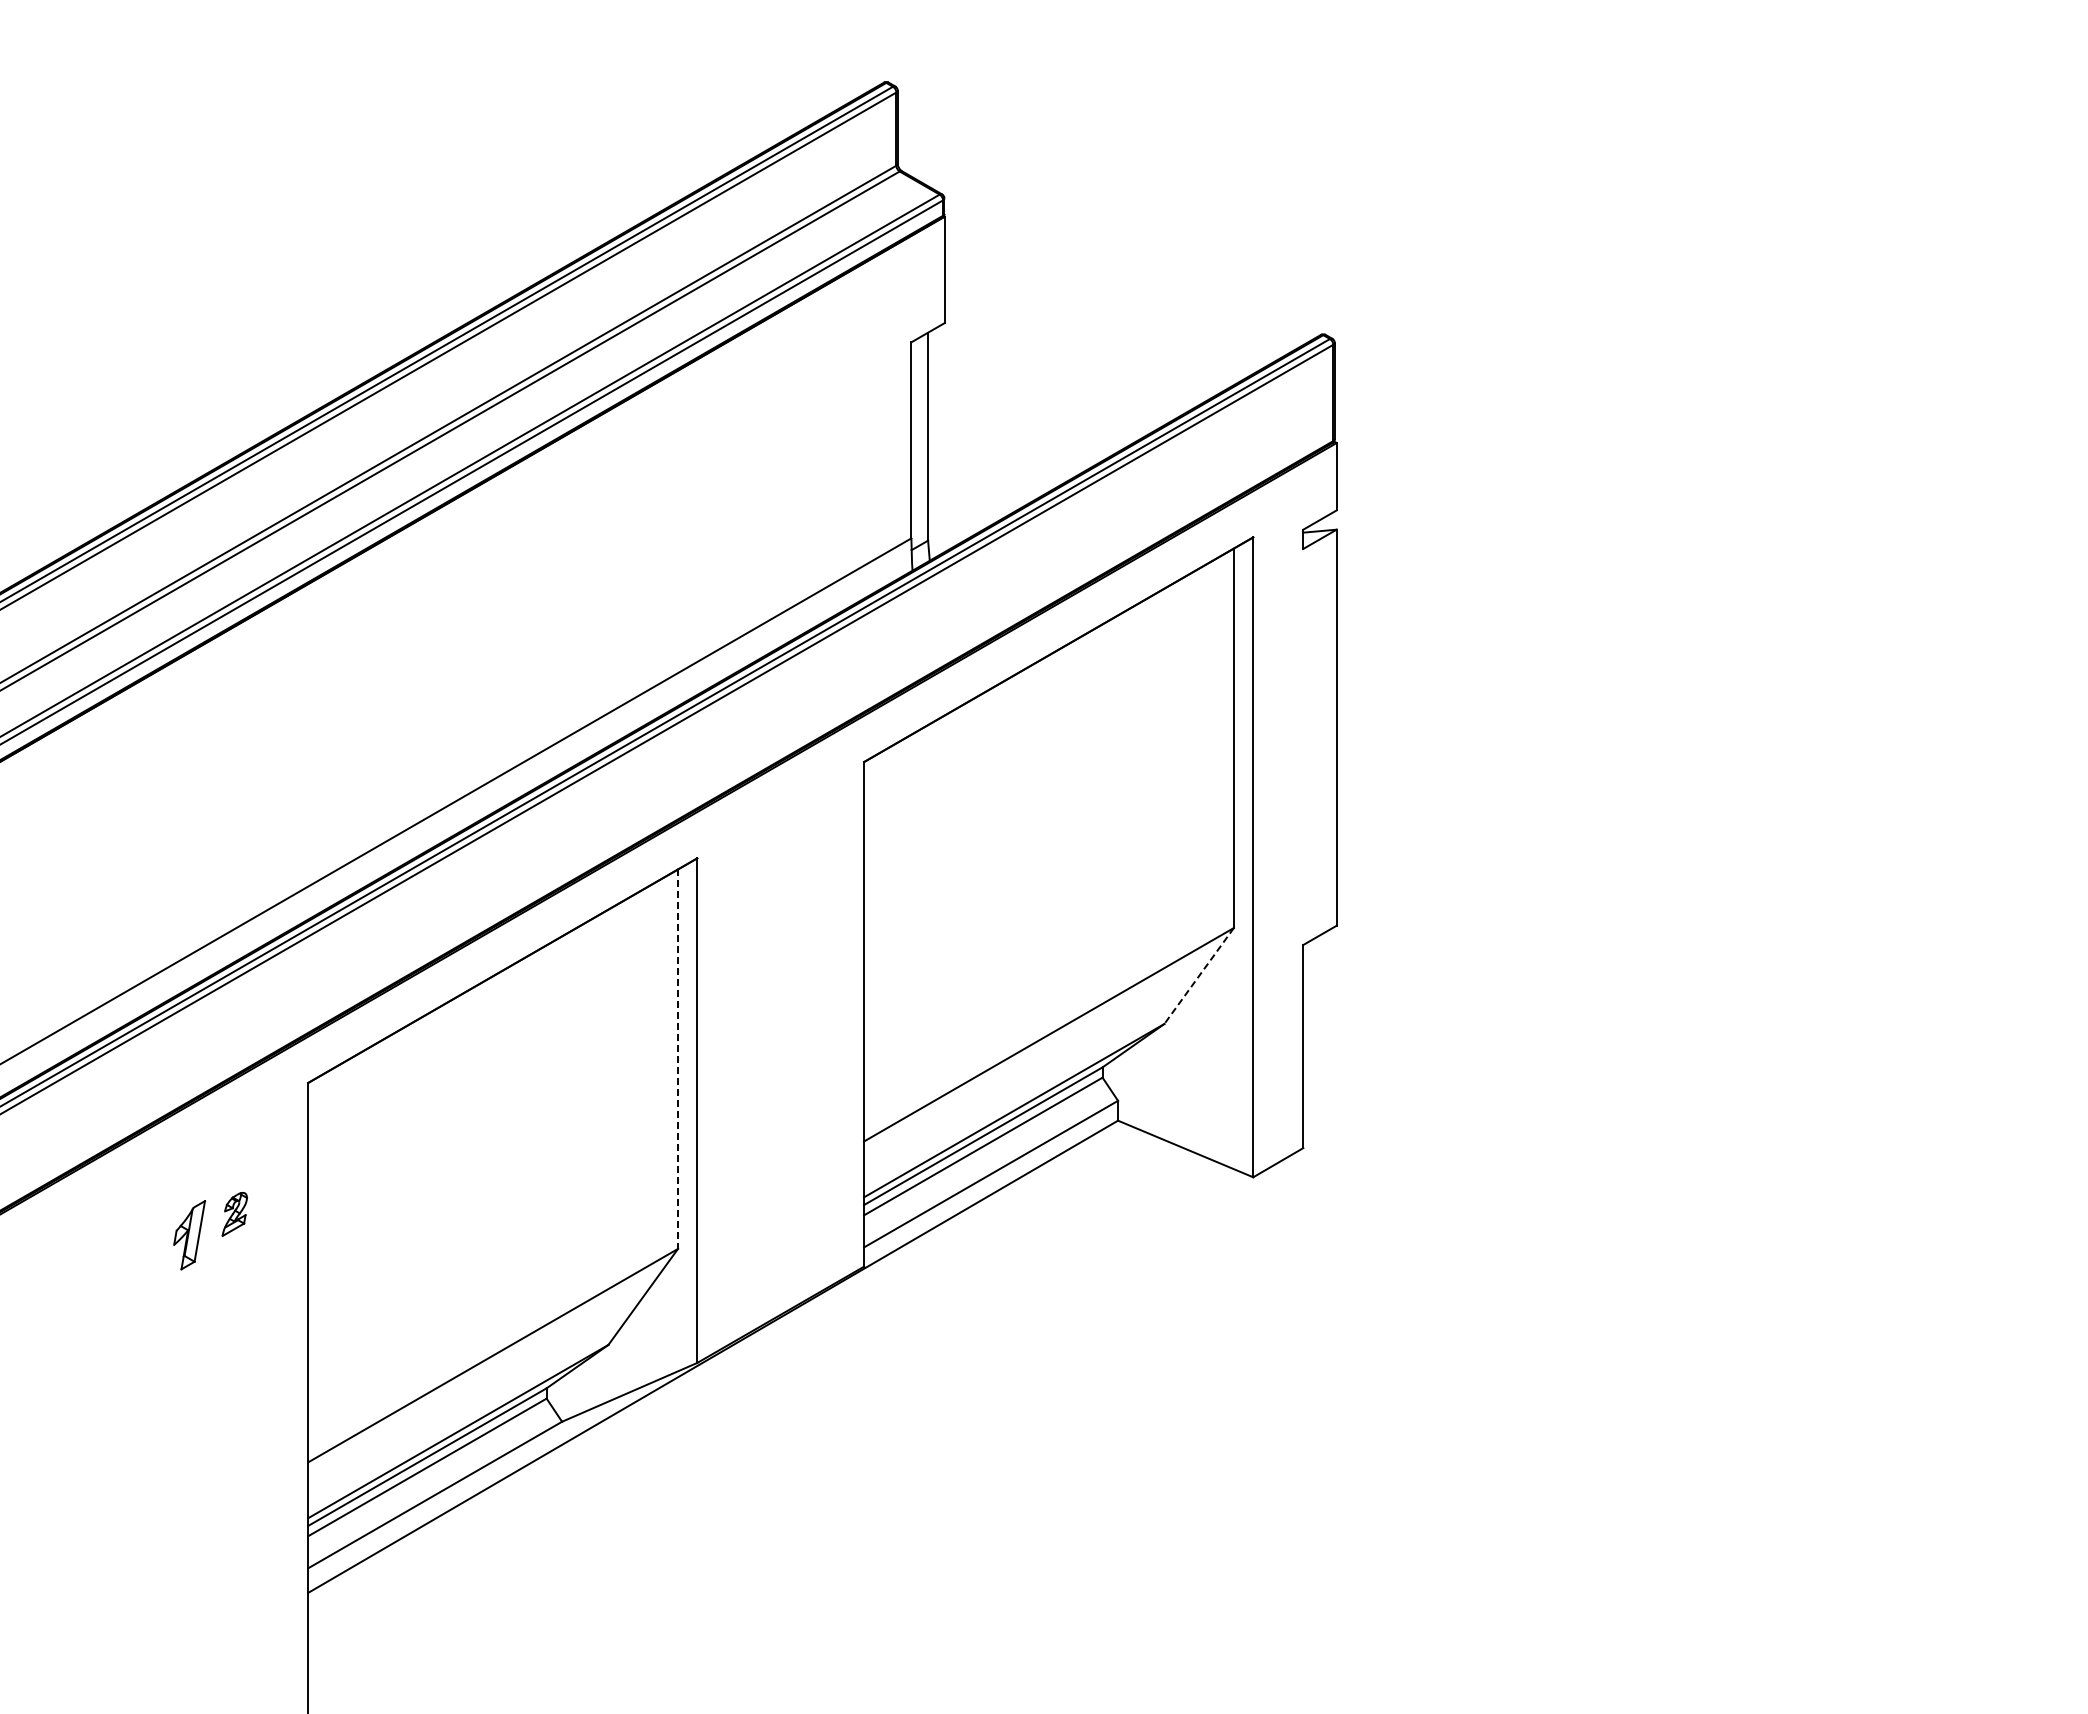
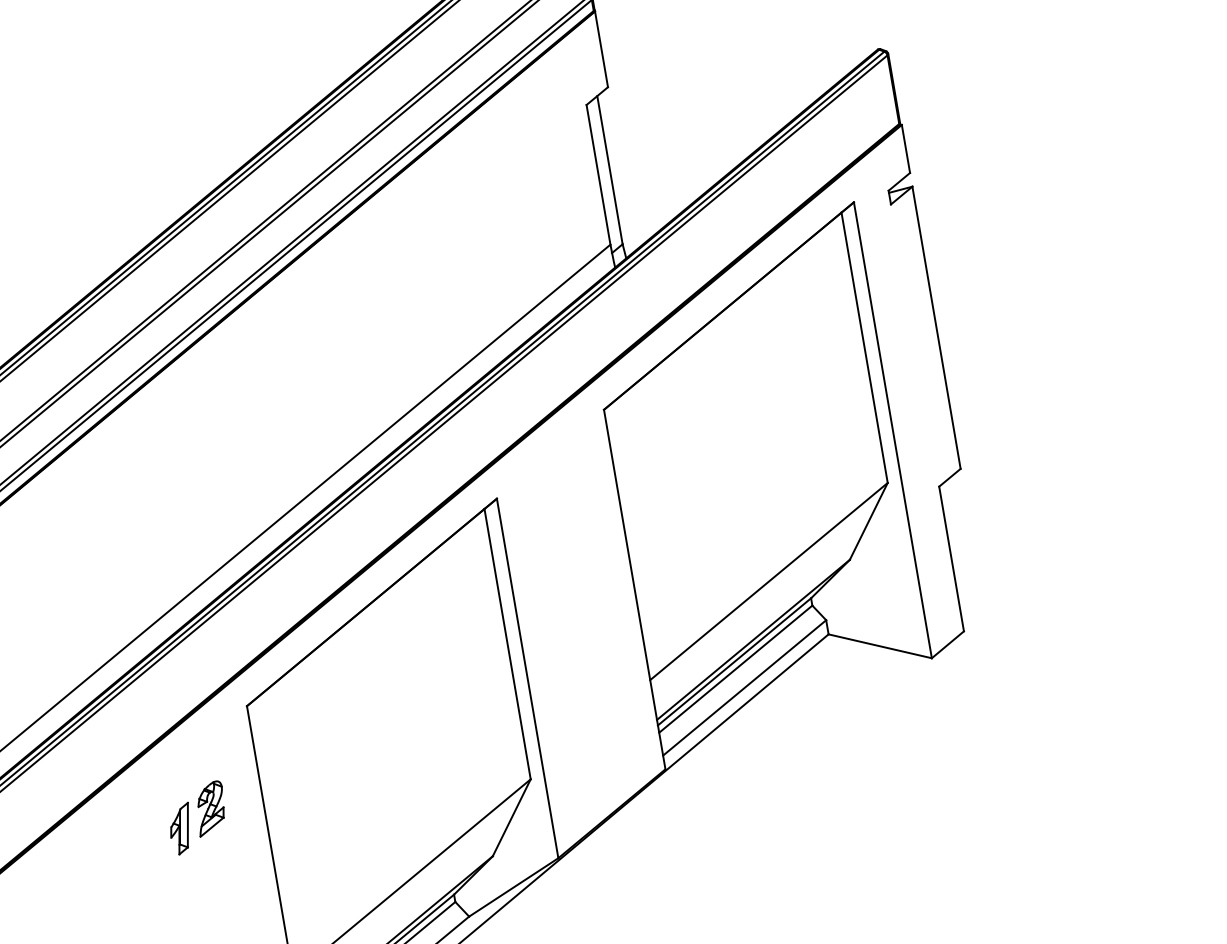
line: (1198, 976) -> (868, 521), dashed -> solid
line: (678, 1059) -> (507, 644), dashed -> solid
part: (234, 1214) -> (210, 808), size x1.67

